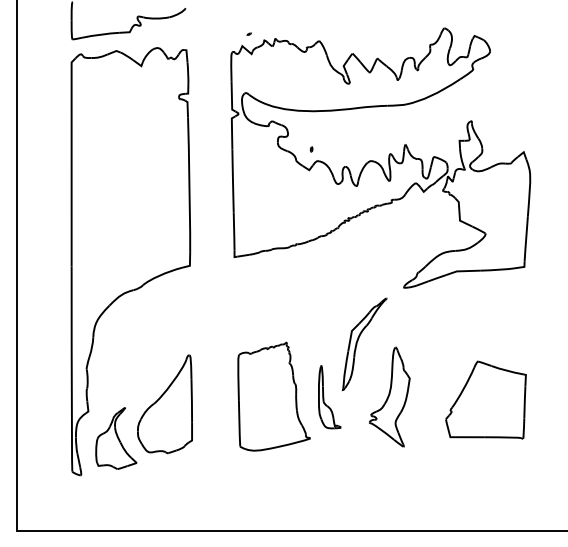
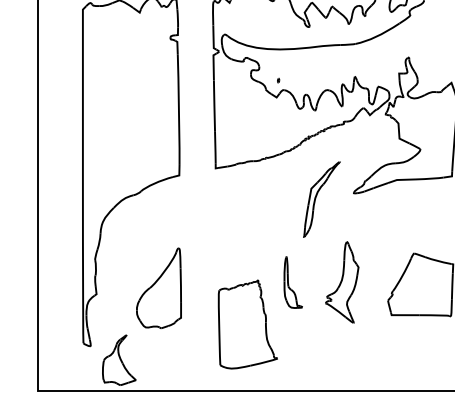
part: (358, 341) -> (316, 197), moved
part: (273, 396) -> (247, 324), moved
part: (116, 438) -> (119, 360), moved

